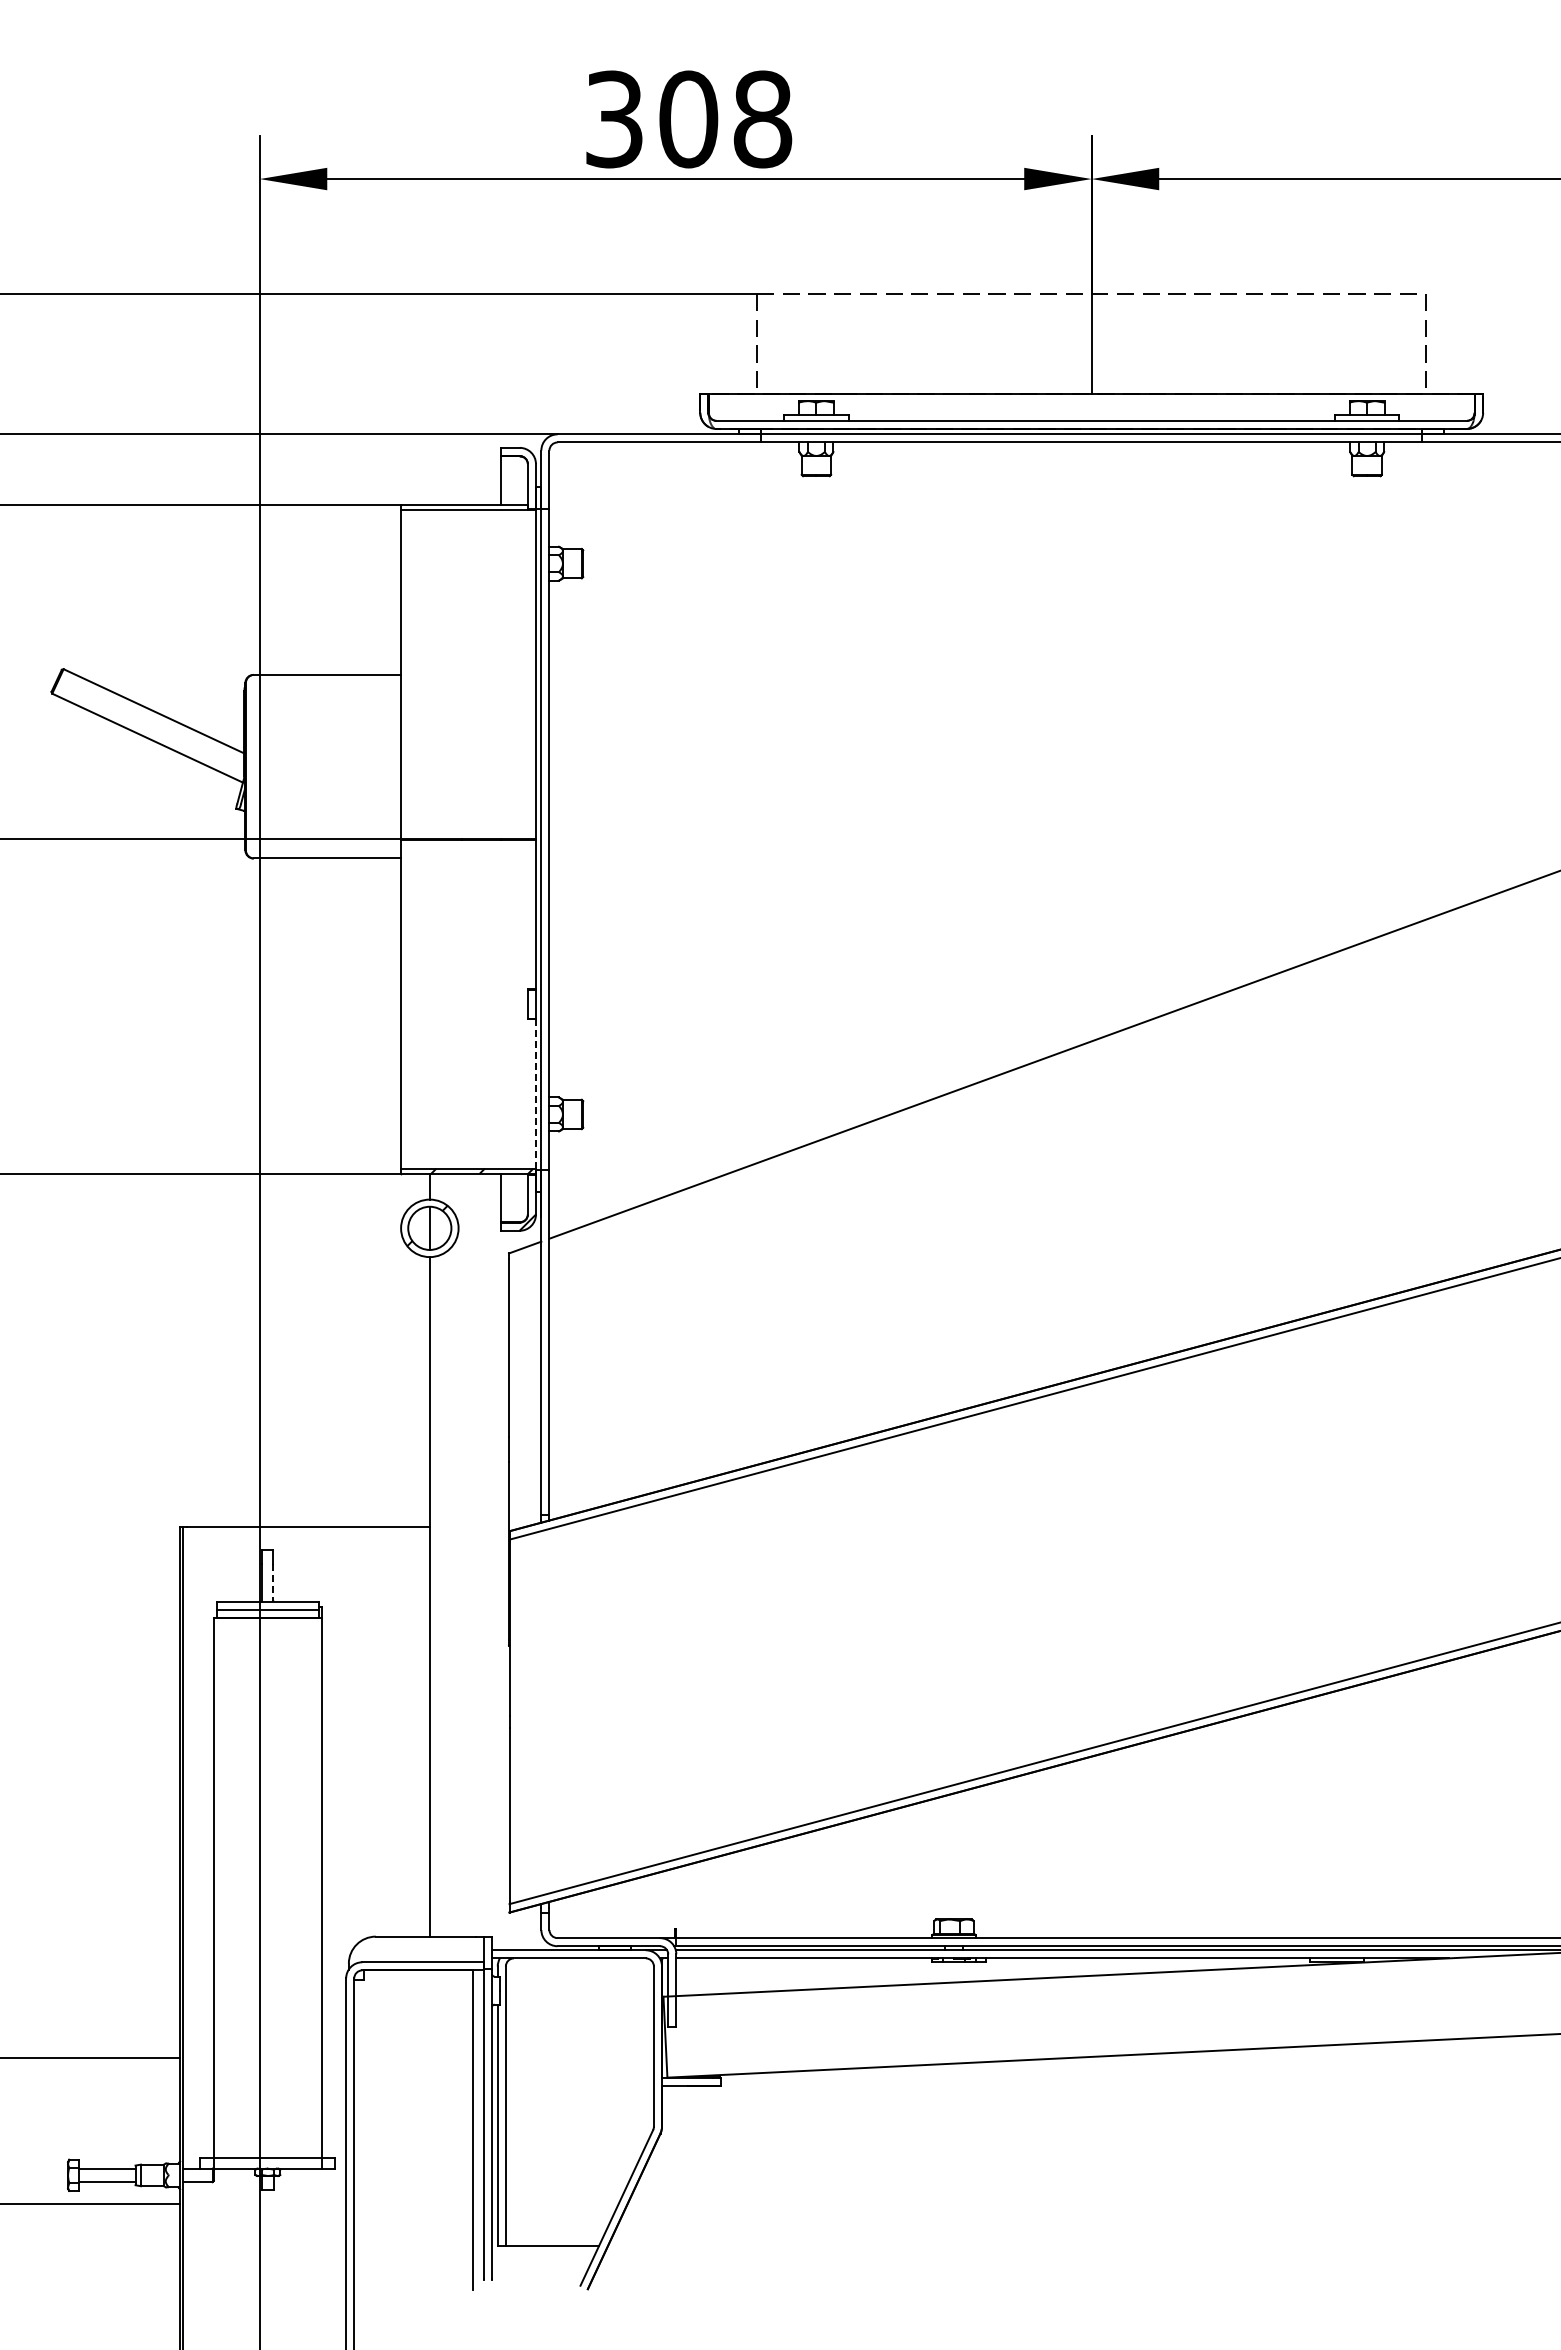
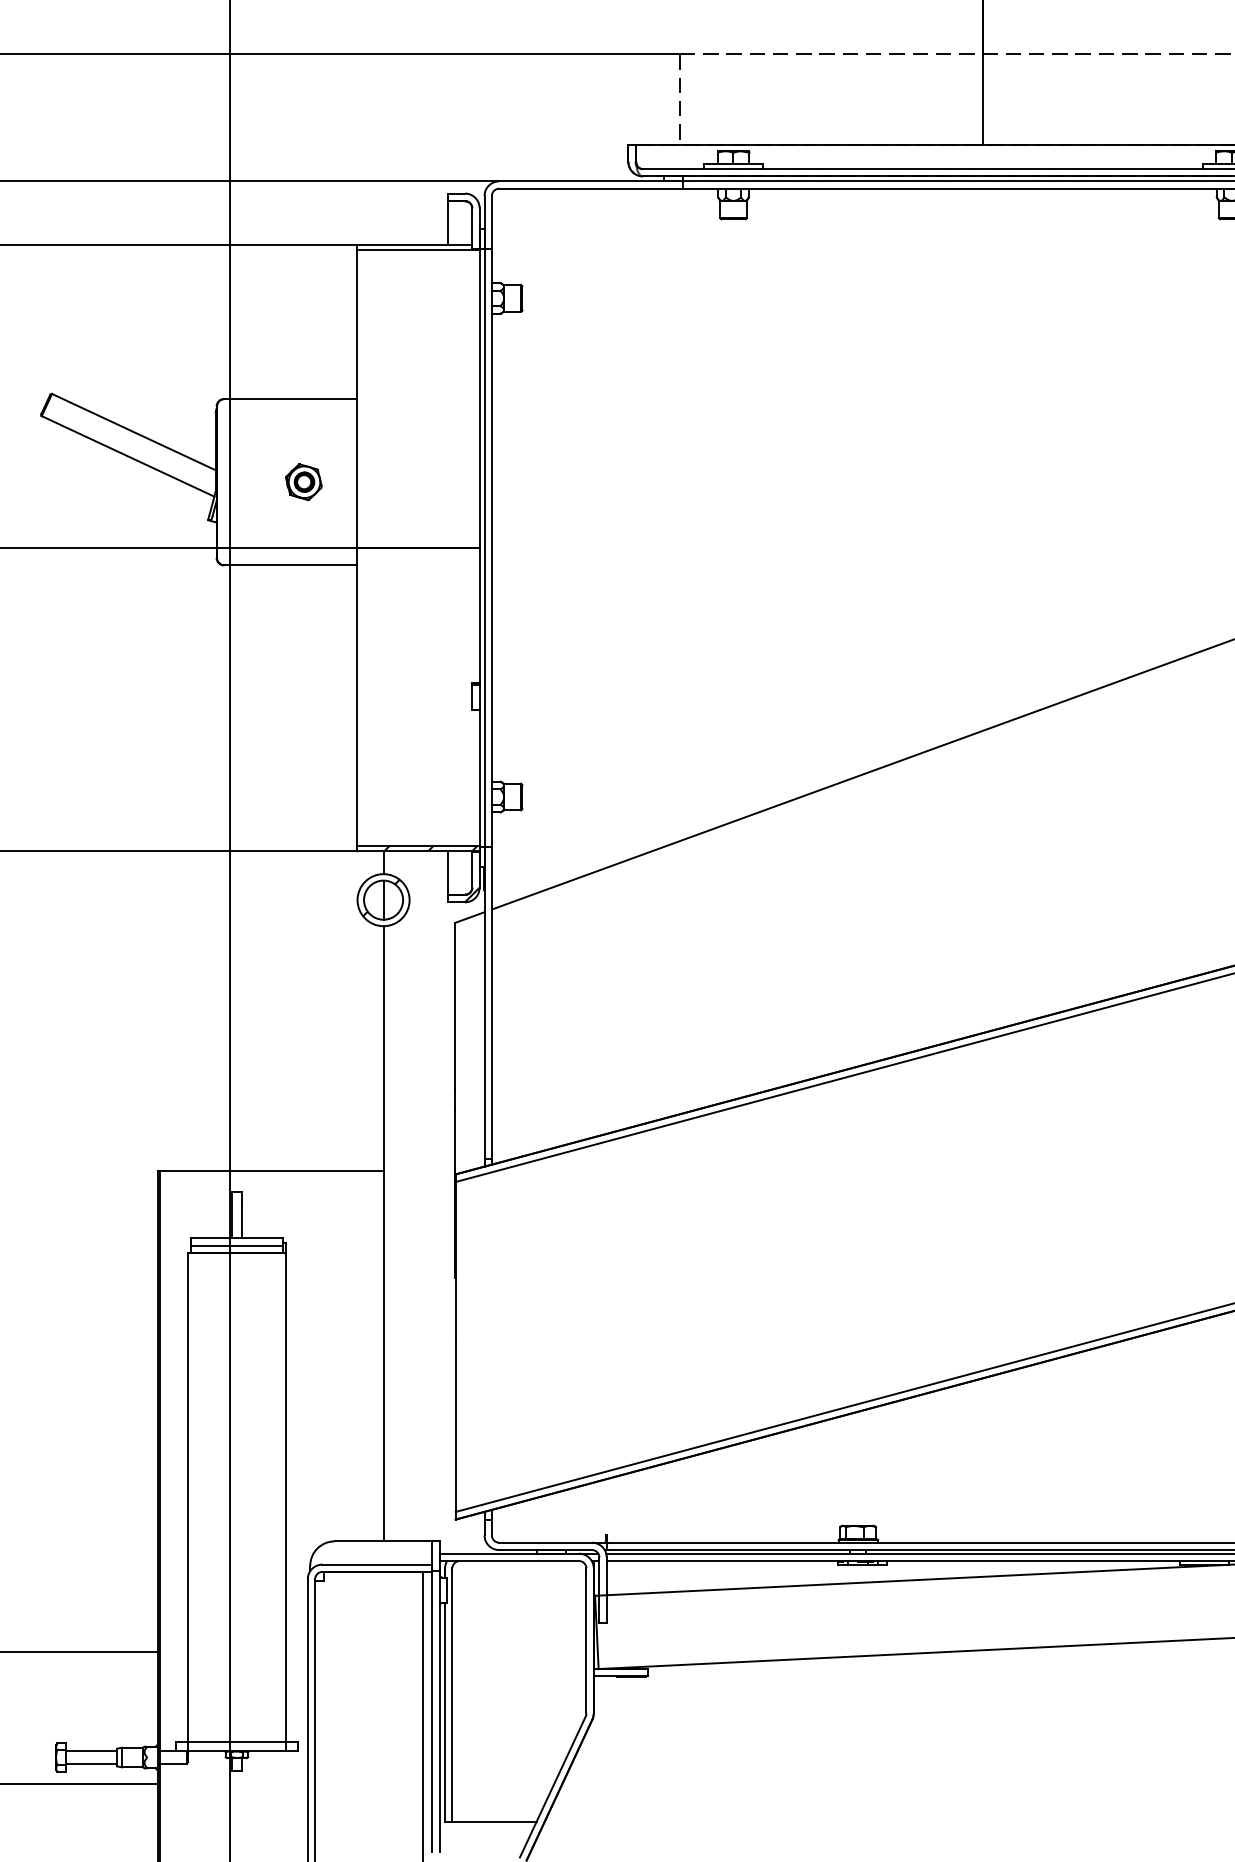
part: (341, 766) -> (303, 482), added
line: (535, 1093) -> (479, 778), dashed -> solid
line: (273, 1582) -> (242, 1220), dashed -> solid

